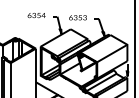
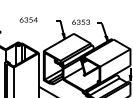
text: (36, 15) -> (28, 20), moved

